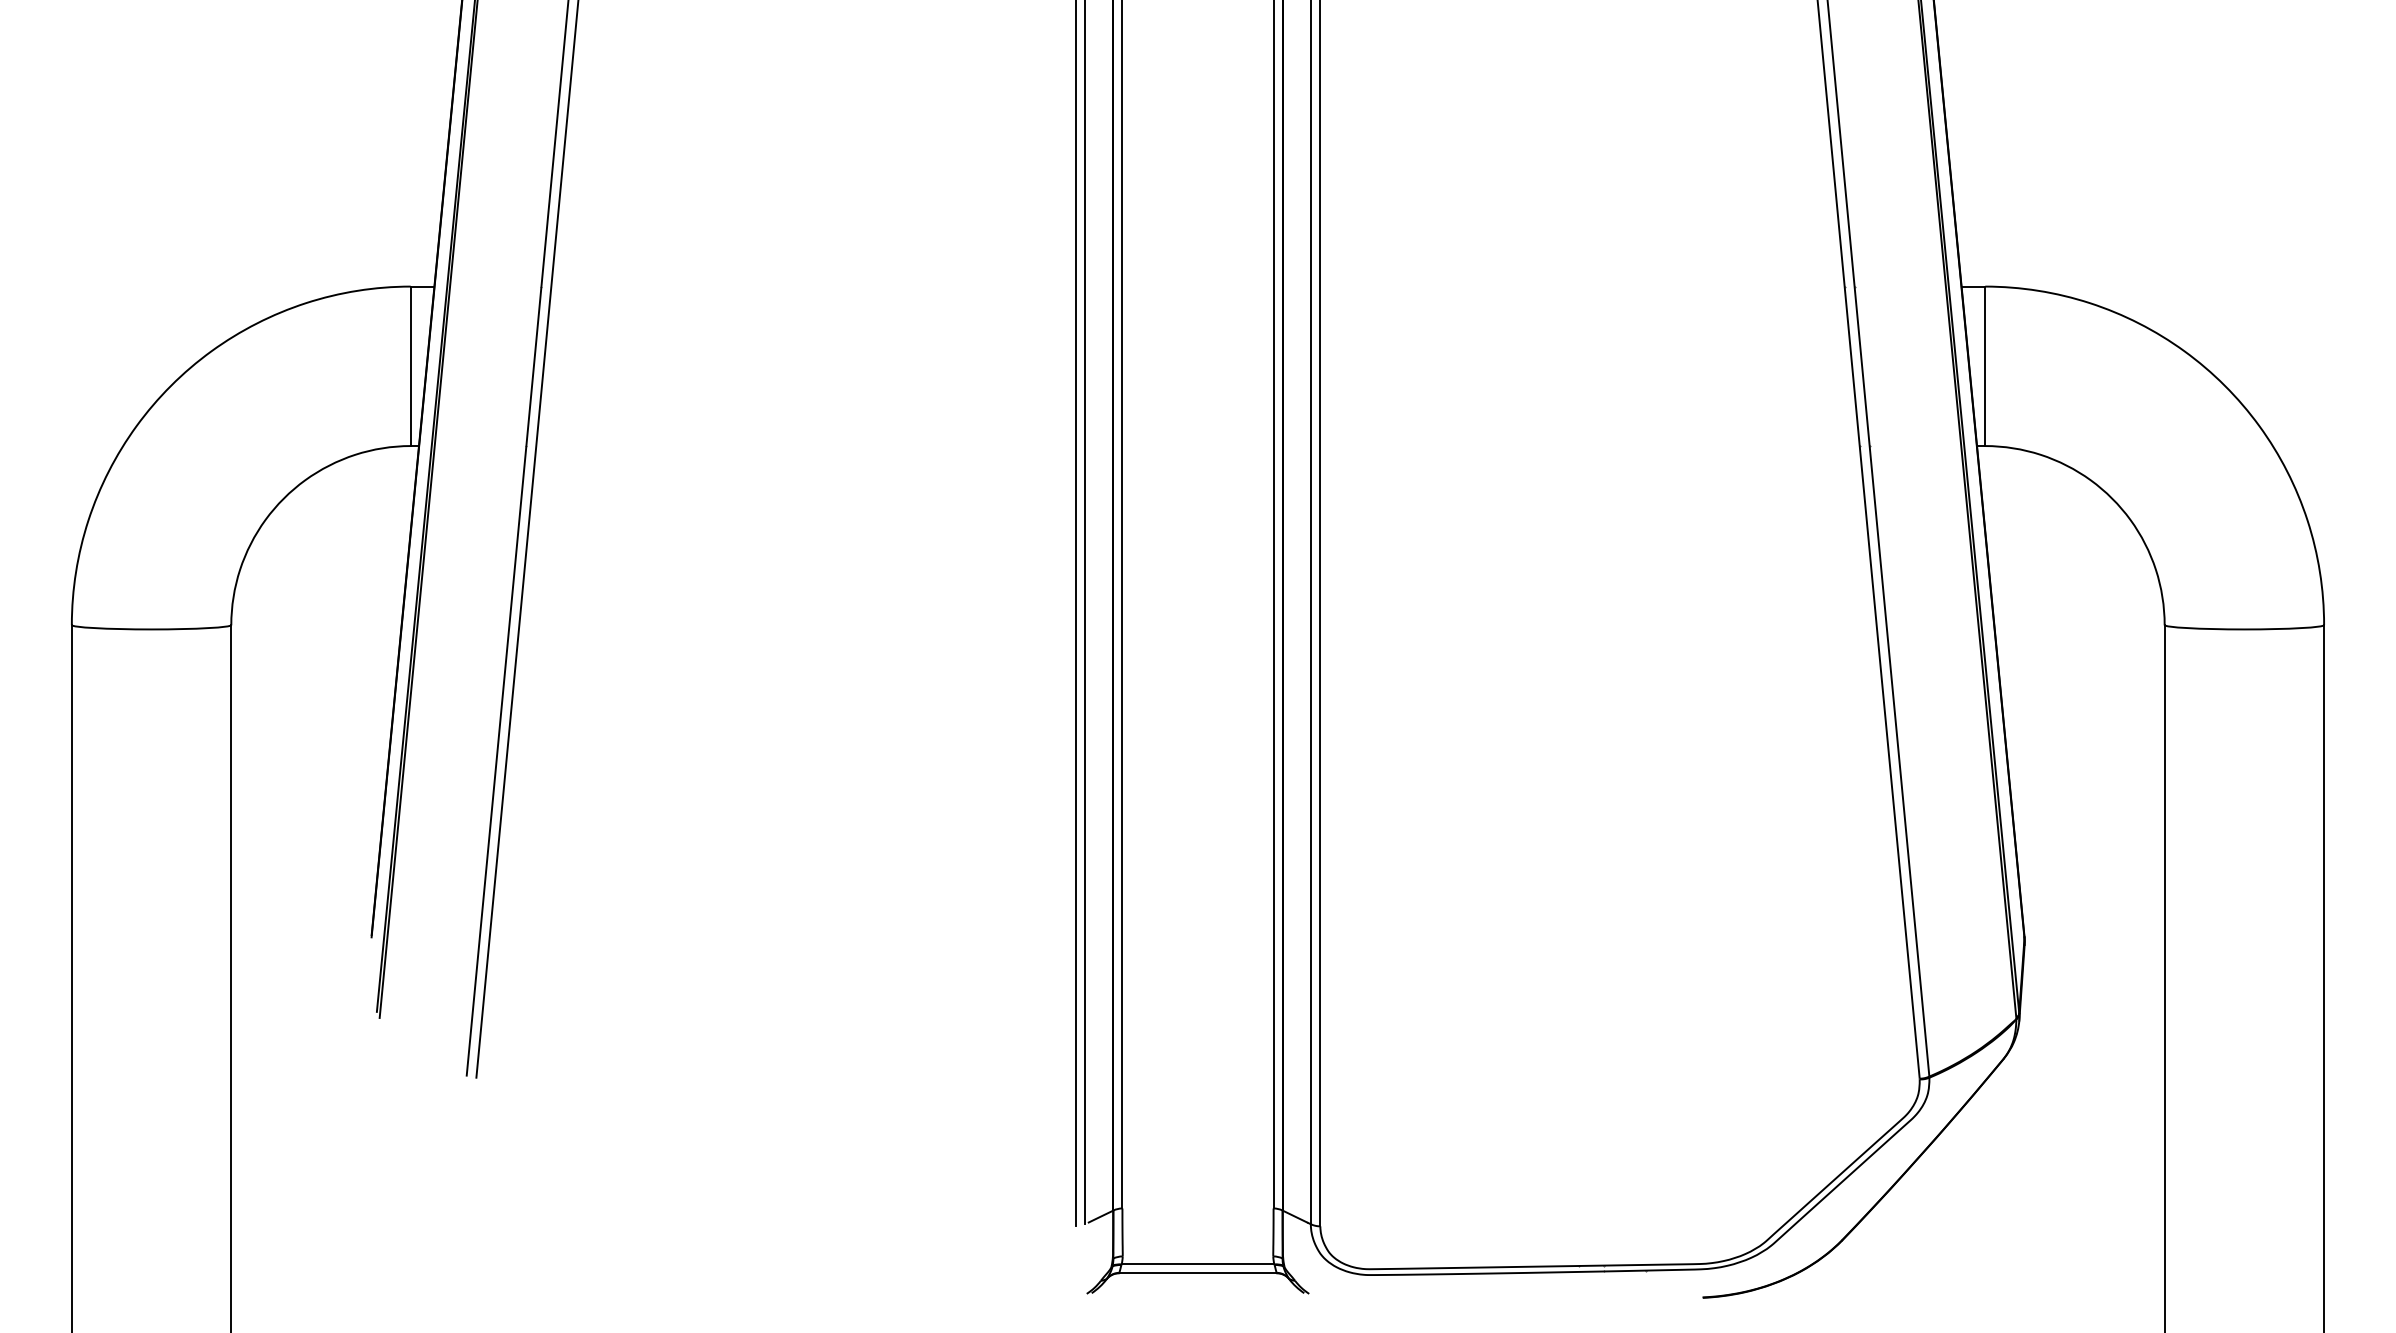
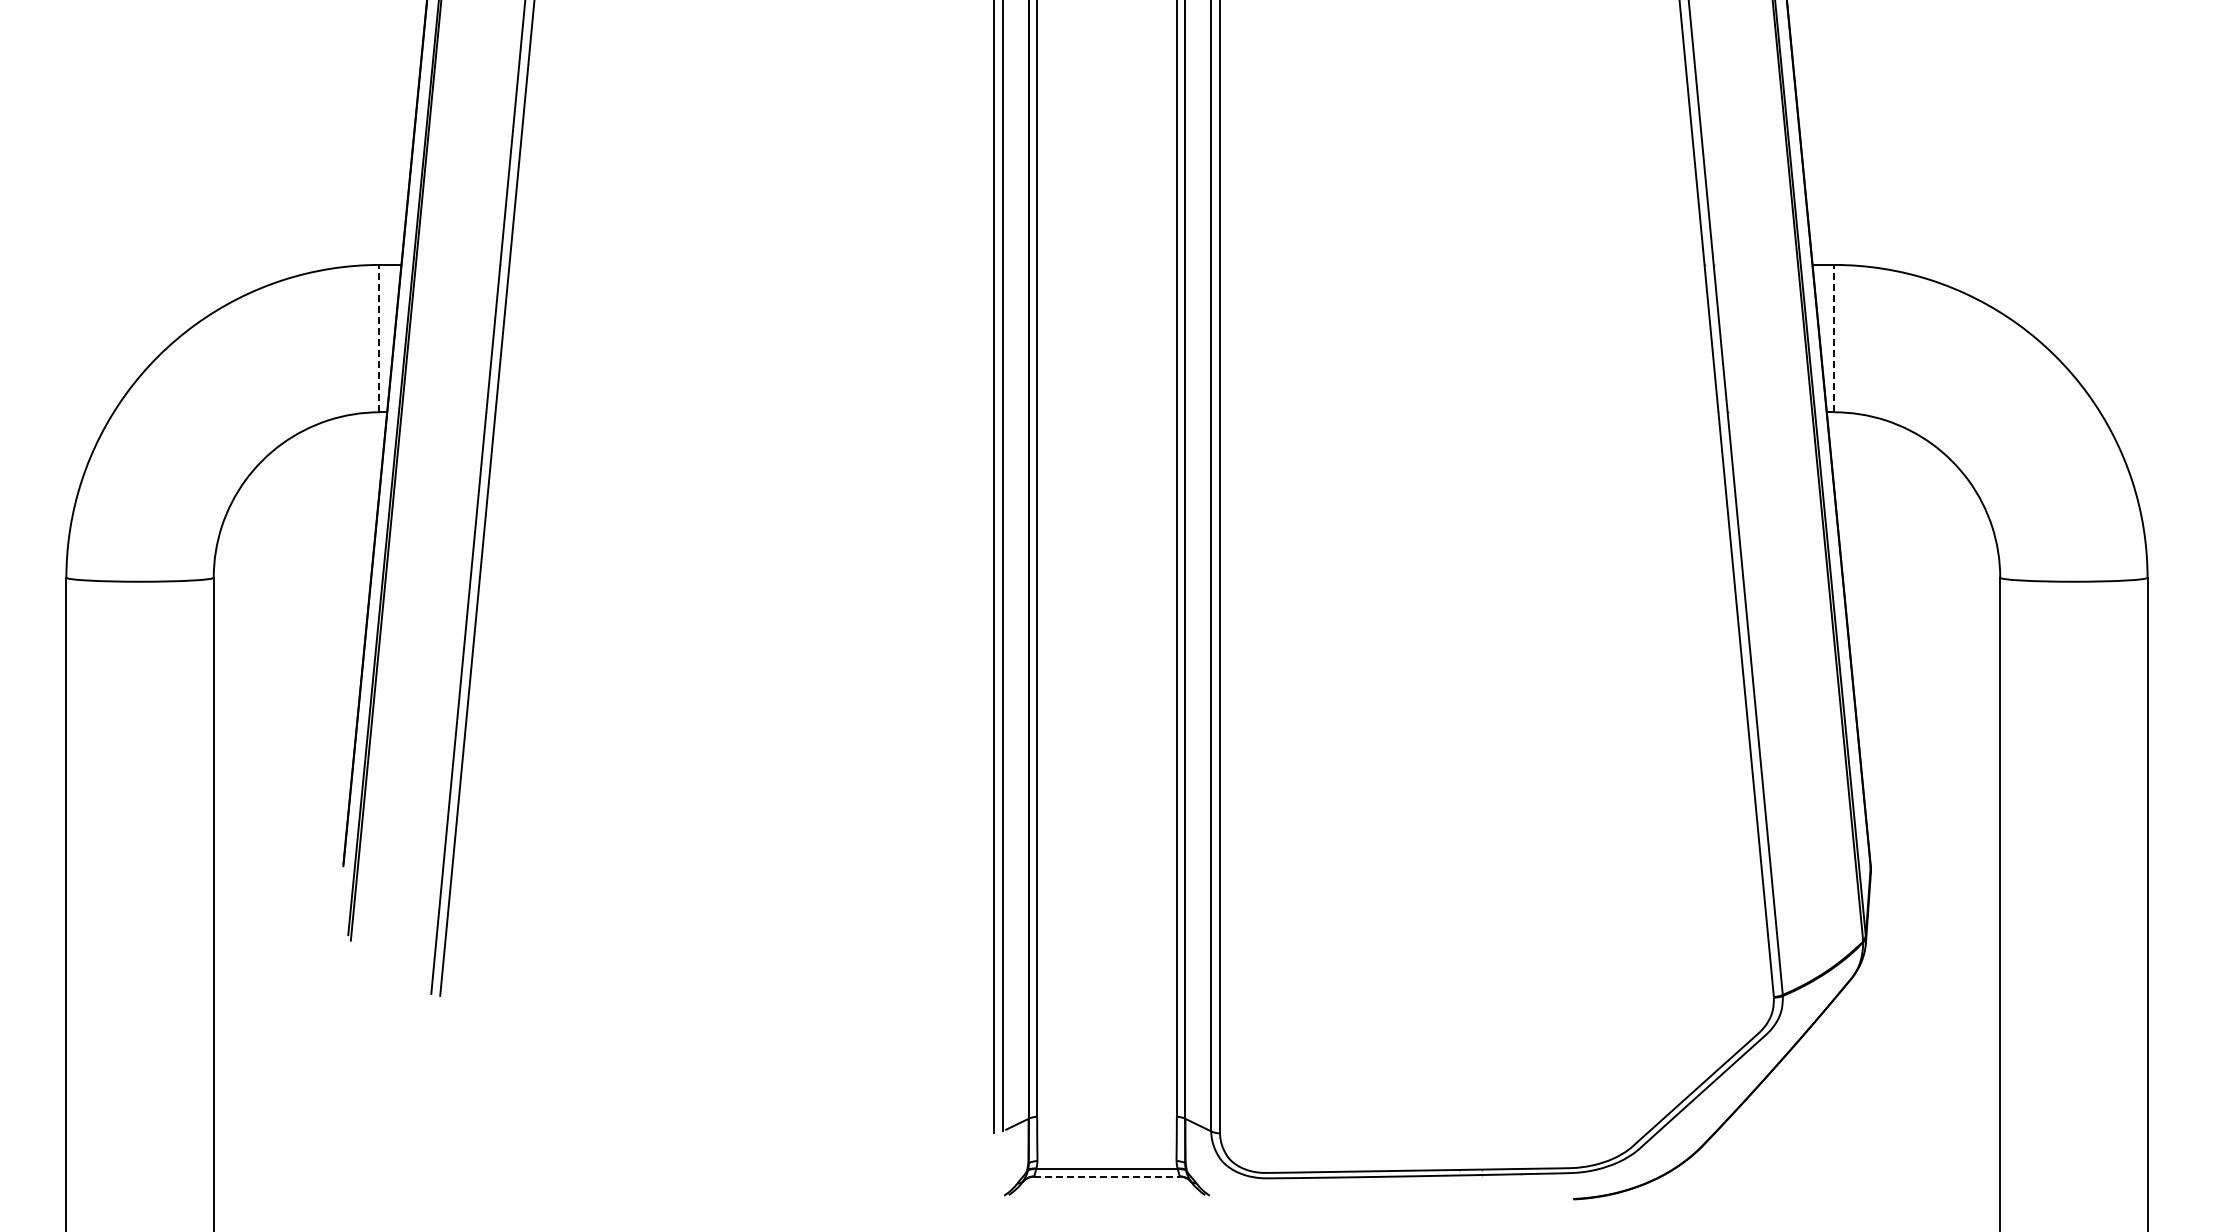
line: (410, 366) -> (379, 338), solid -> dashed
line: (1985, 366) -> (1834, 338), solid -> dashed
line: (1198, 1273) -> (1107, 1176), solid -> dashed

